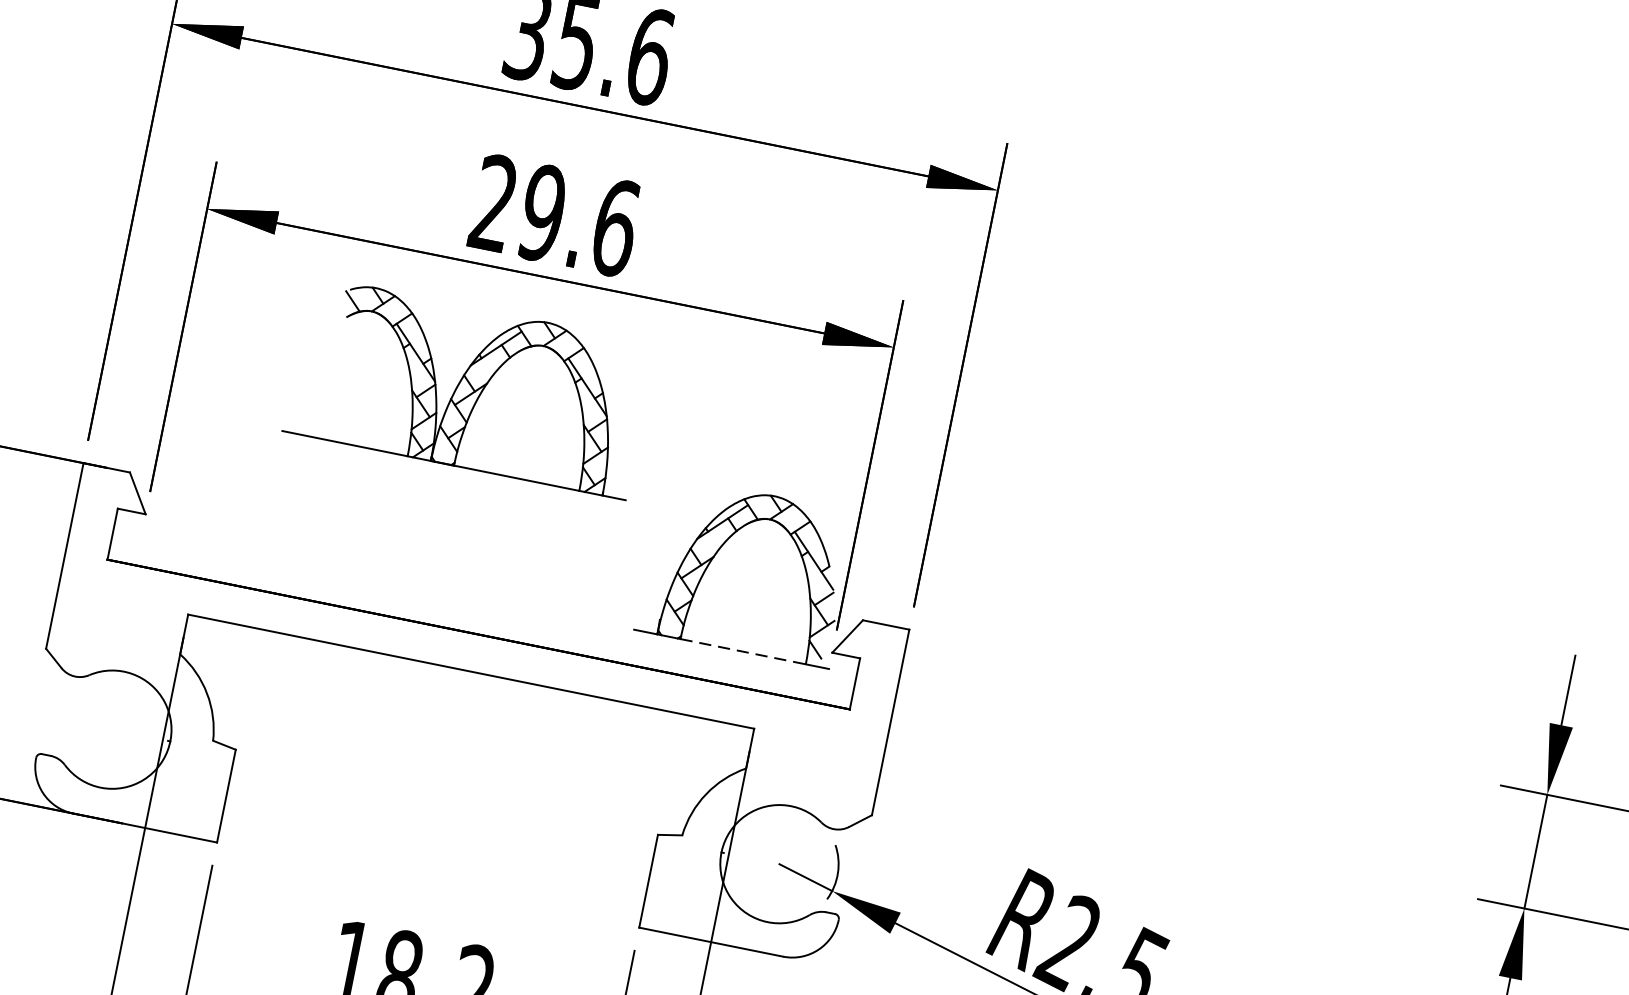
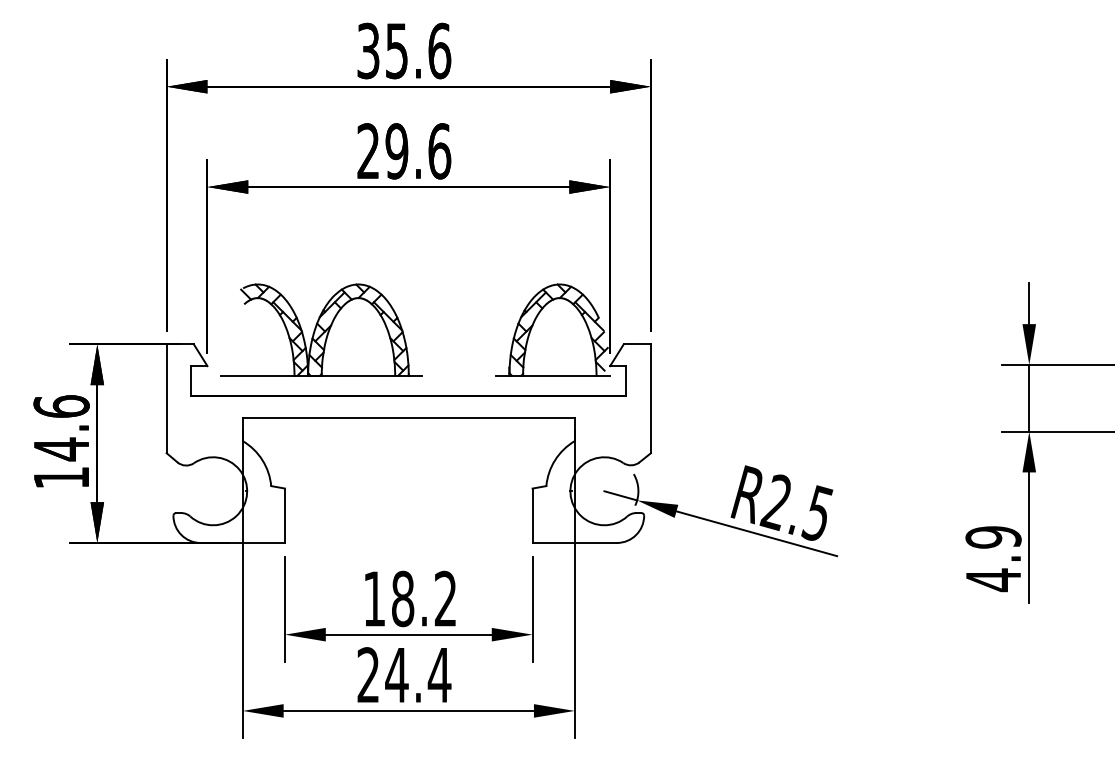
part: (469, 386) -> (321, 329), moved
line: (742, 651) -> (559, 375), dashed -> solid

